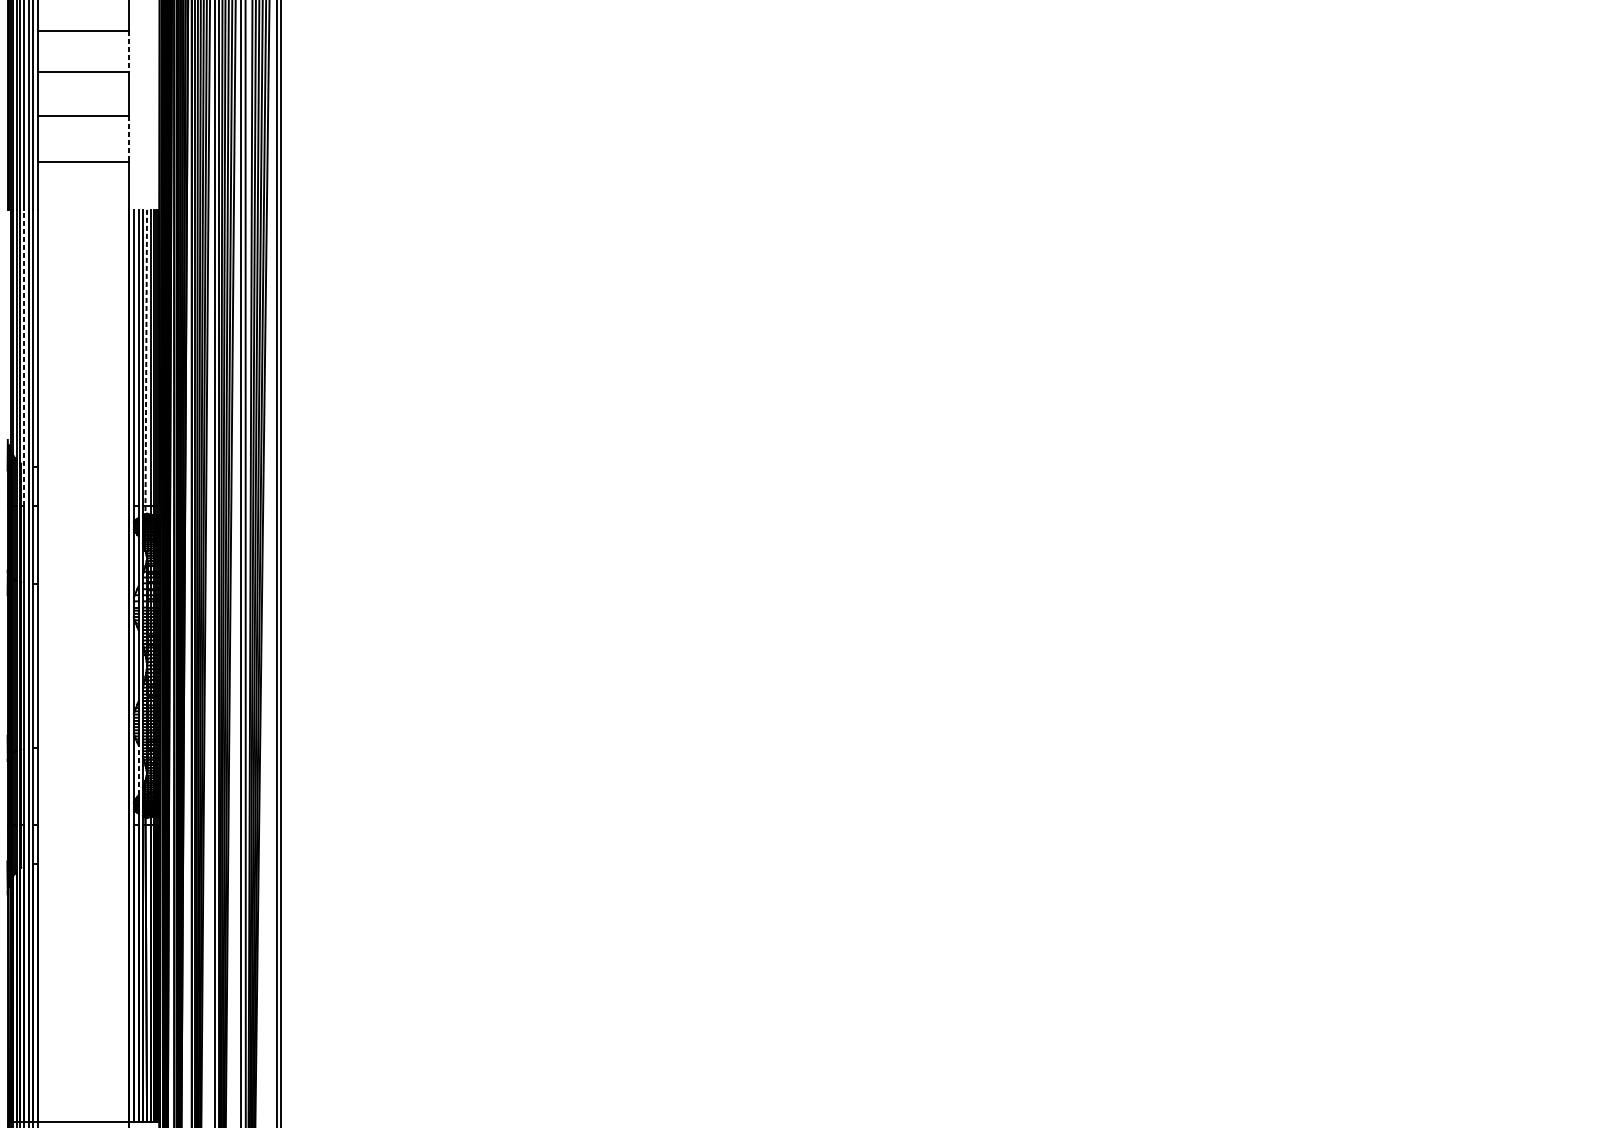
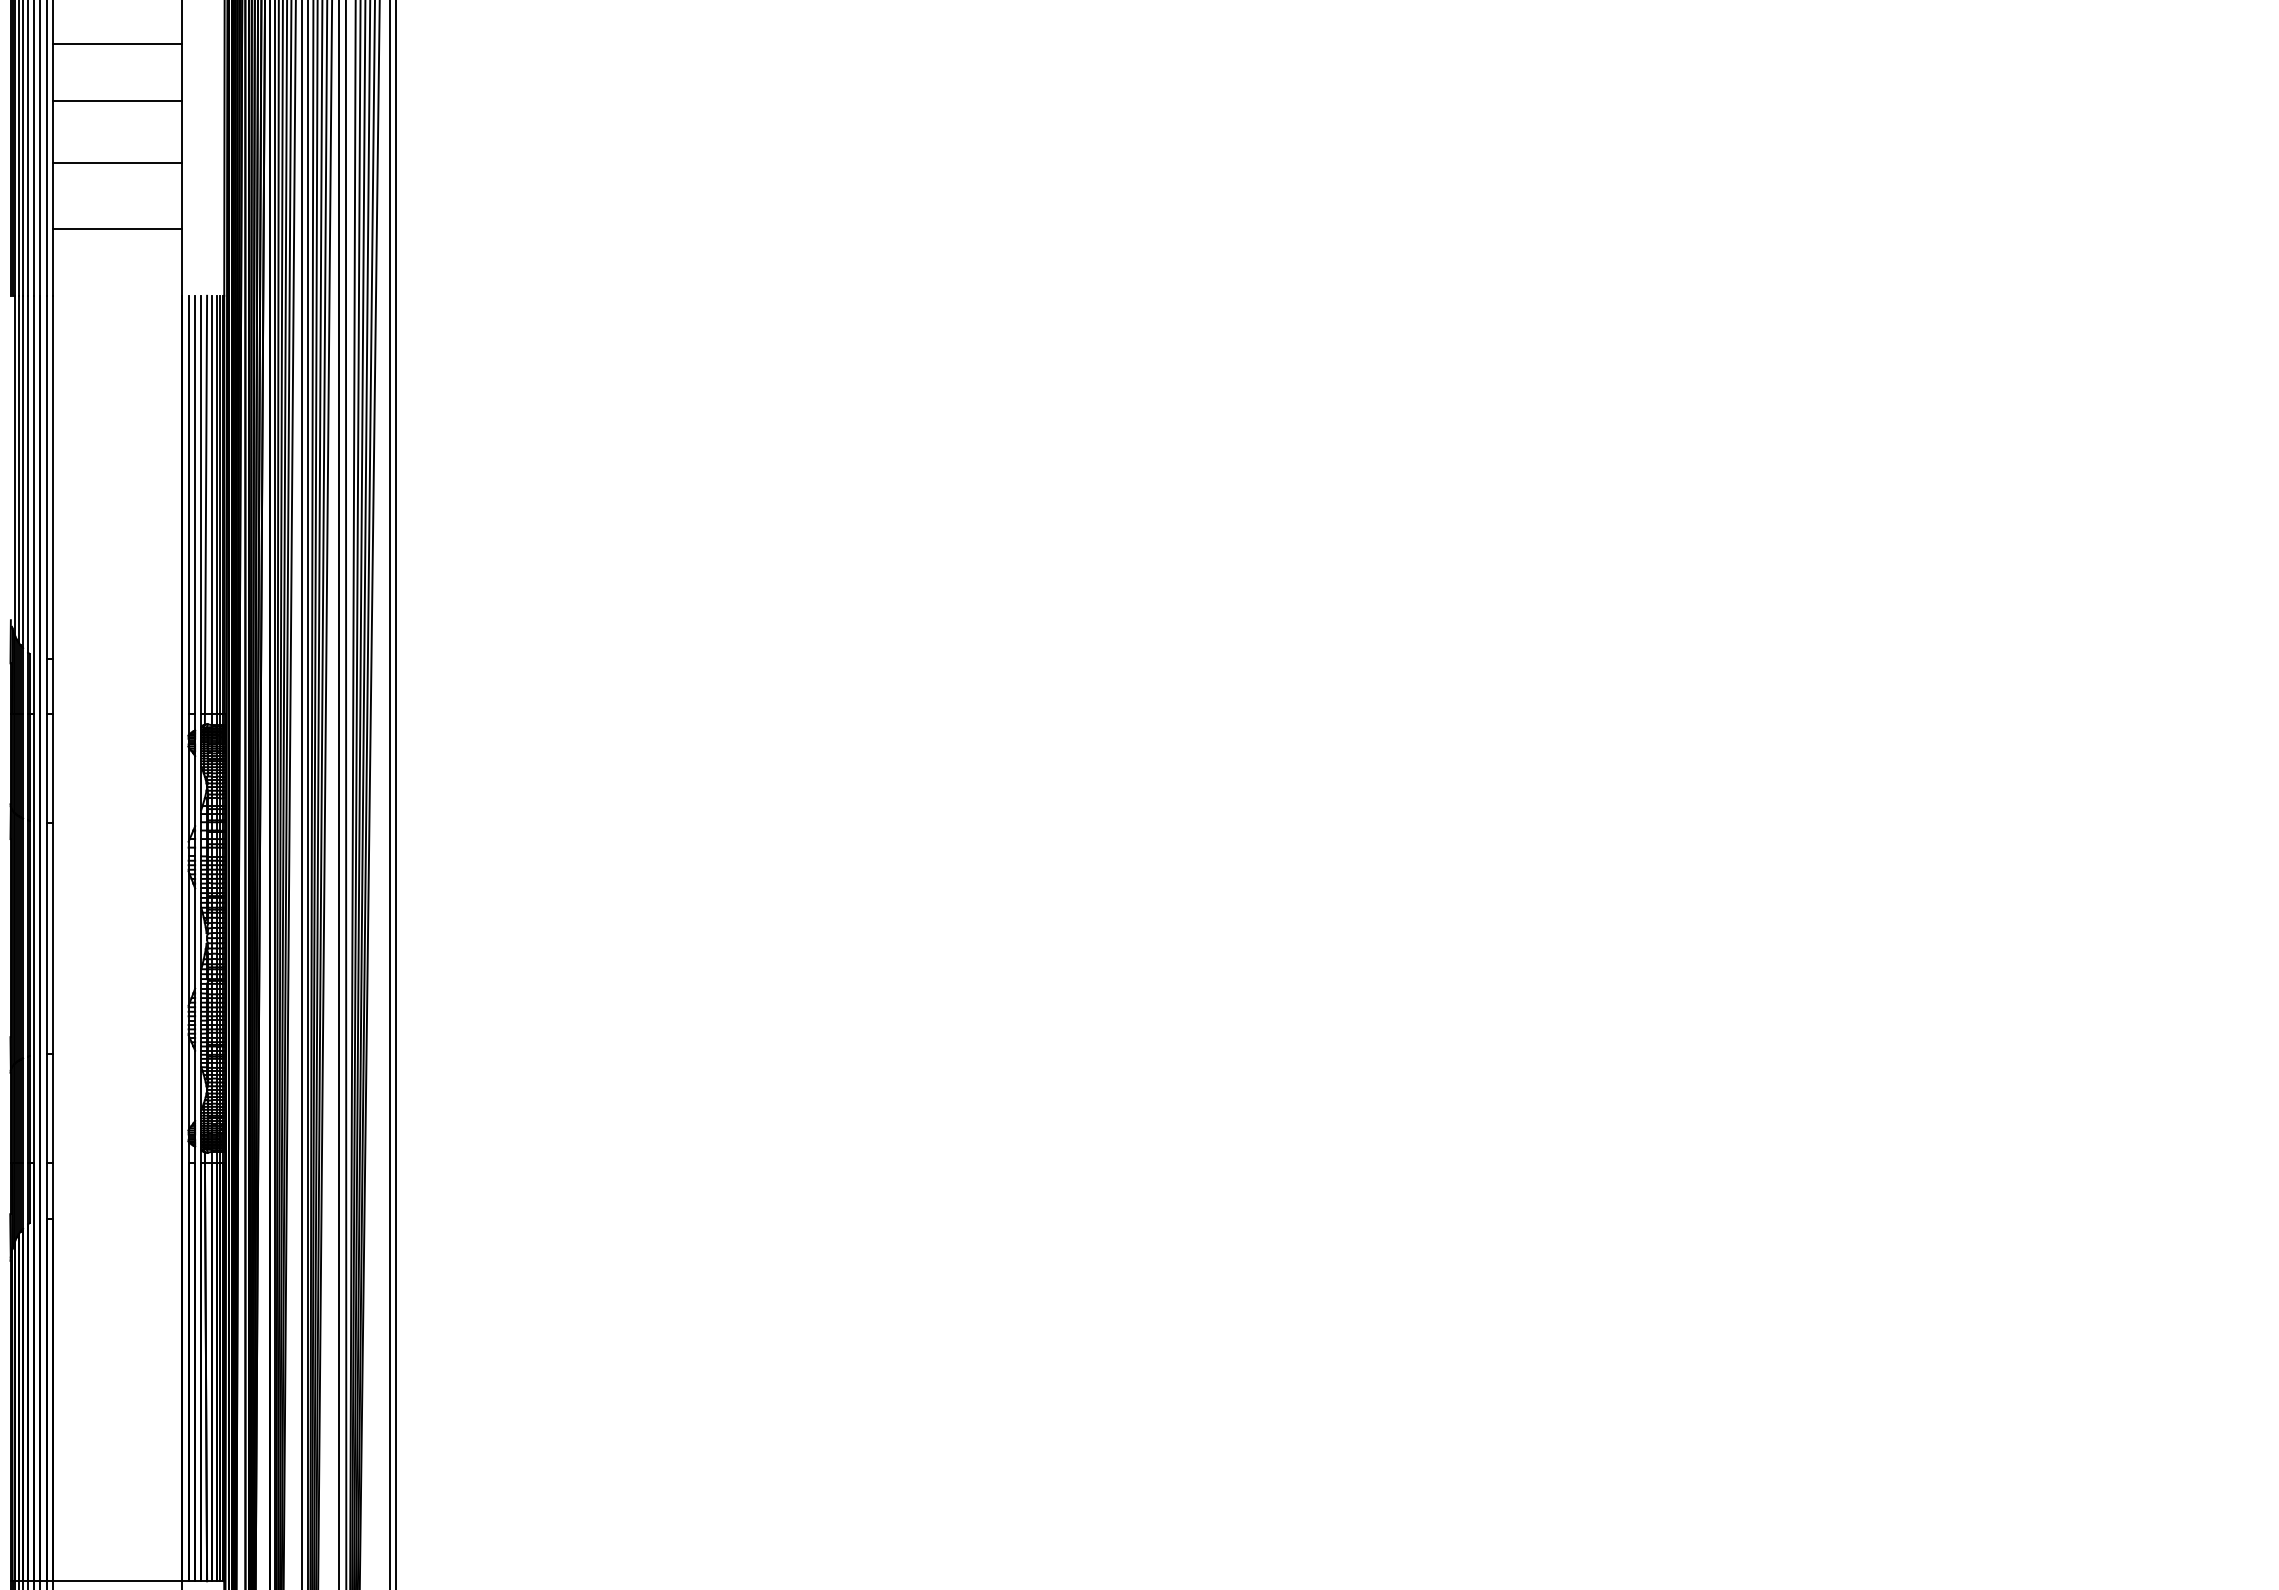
line: (128, 51) -> (181, 72), dashed -> solid
line: (128, 139) -> (181, 196), dashed -> solid
line: (23, 357) -> (33, 504), dashed -> solid
line: (145, 362) -> (205, 510), dashed -> solid
line: (138, 770) -> (195, 1085), dashed -> solid

